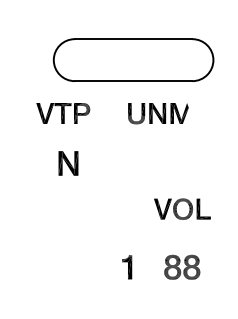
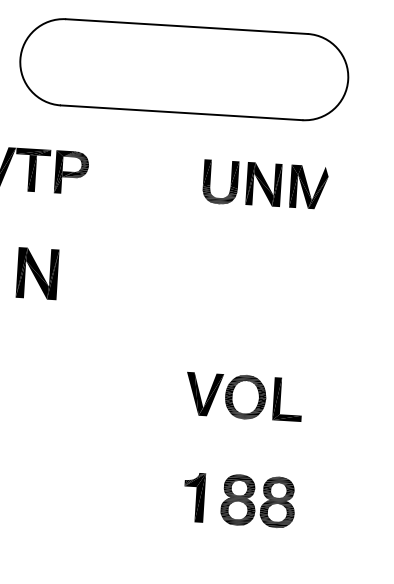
part: (158, 113) -> (265, 184), moved
part: (182, 208) -> (244, 395), moved
part: (127, 267) -> (194, 497), moved

